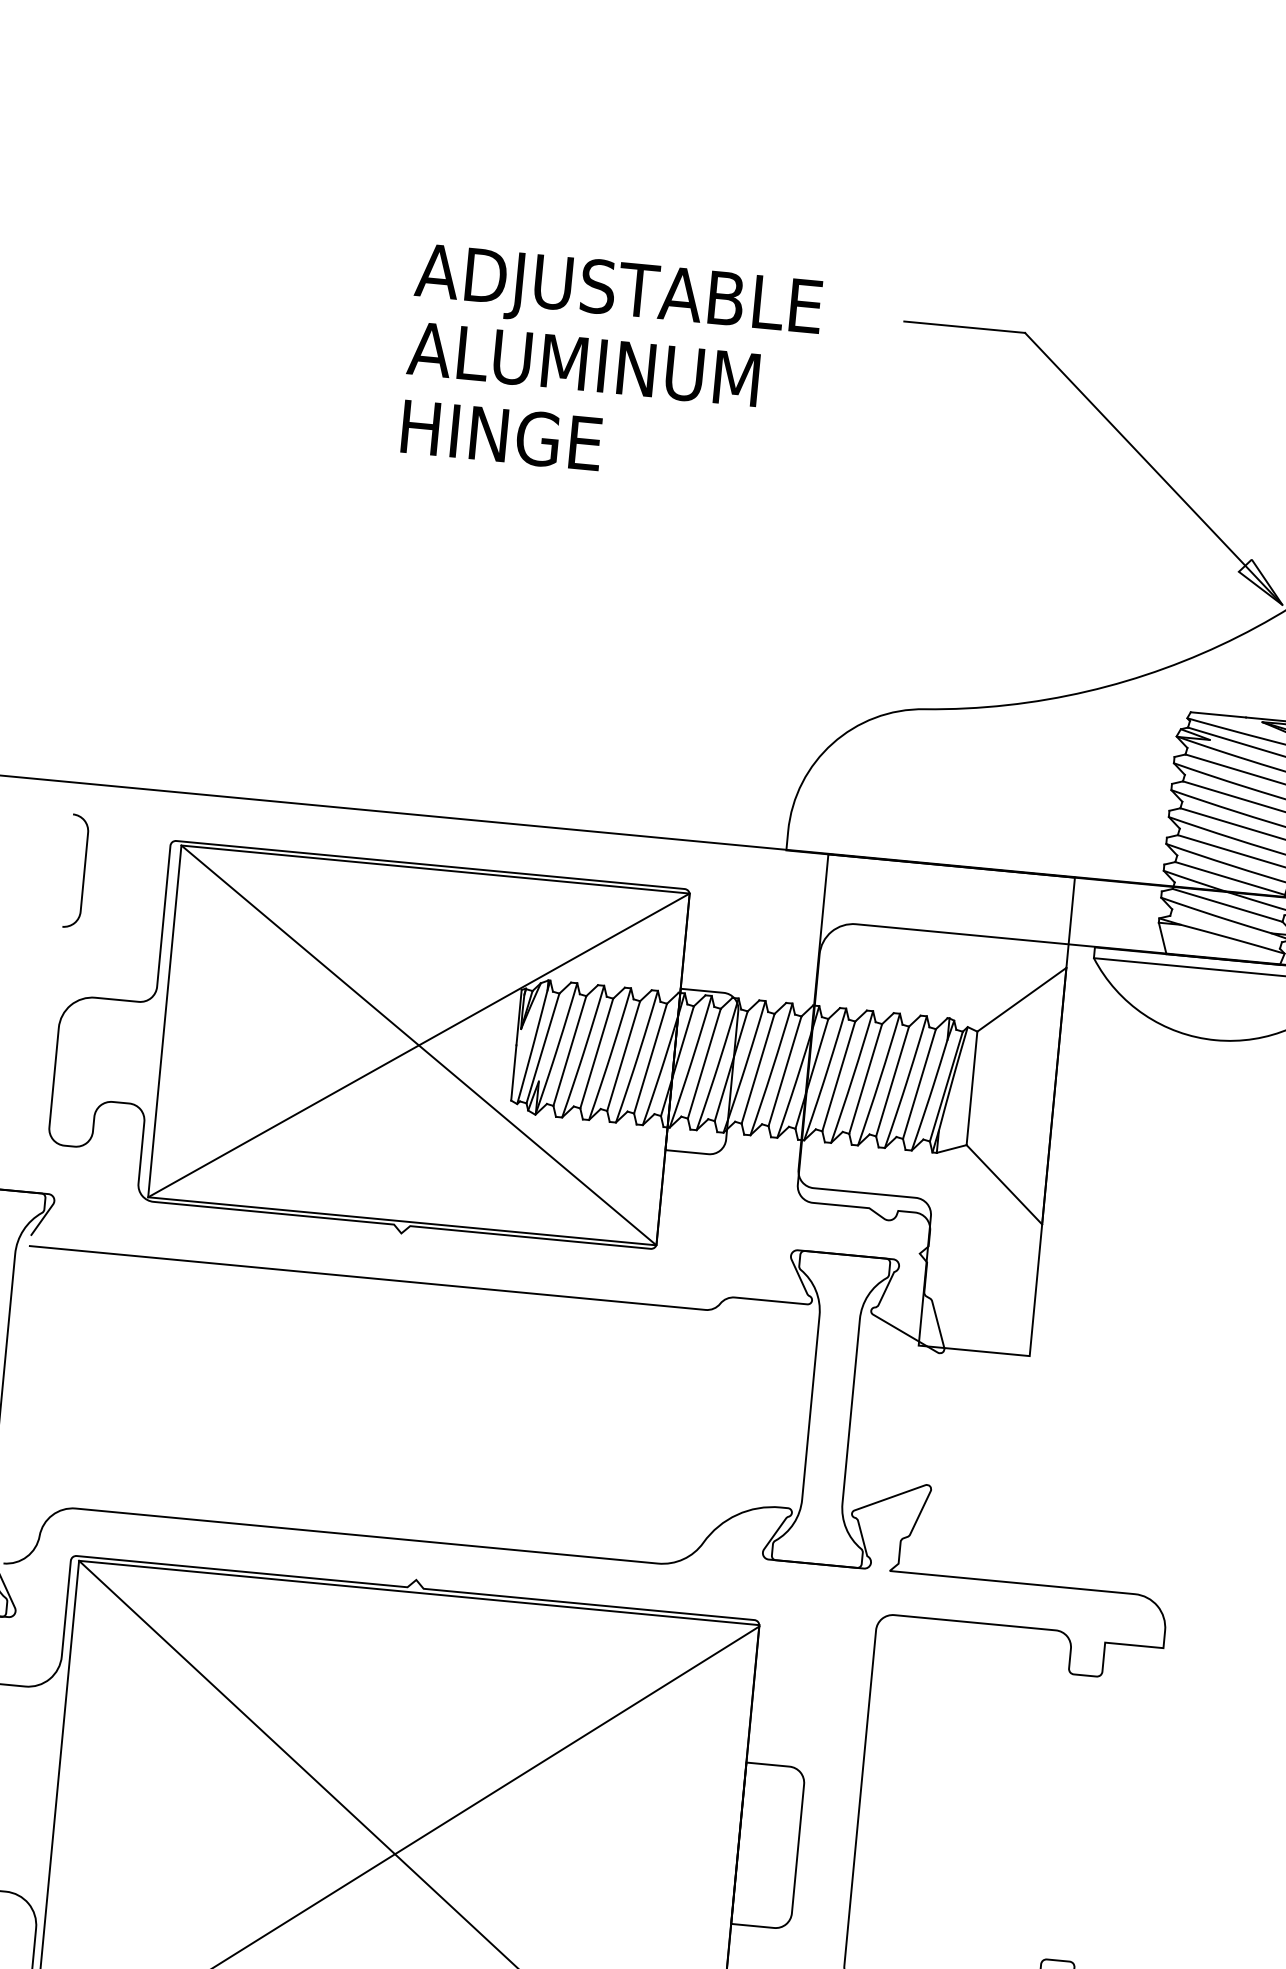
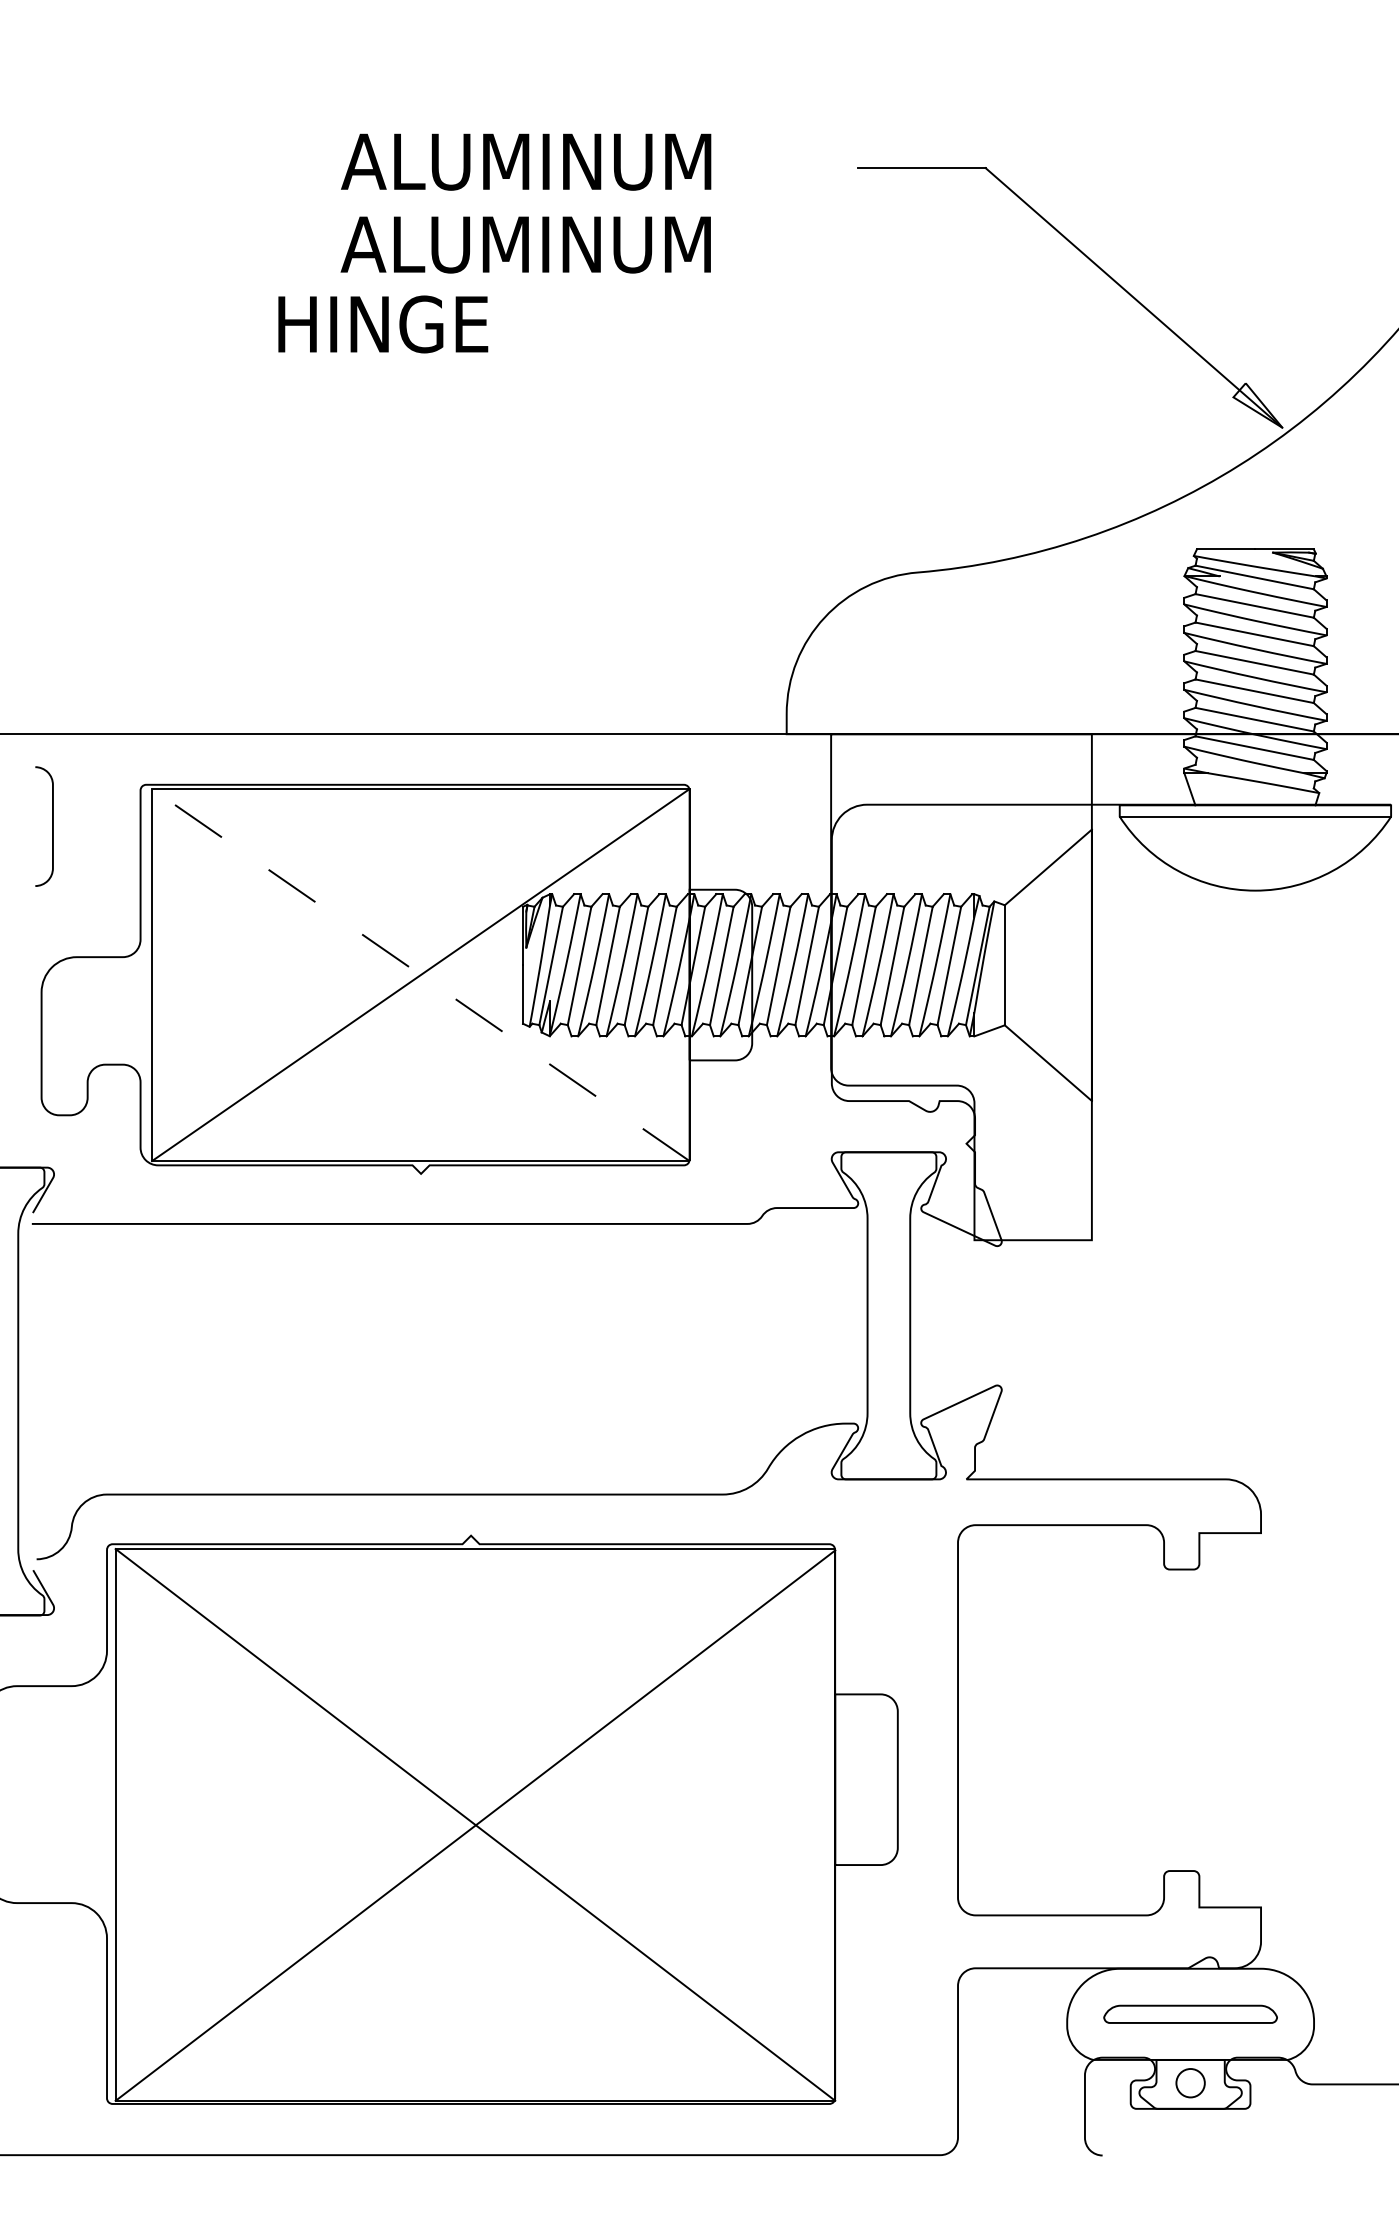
text: (646, 297) -> (585, 168), ADJUSTABLE -> ALUMINUM
text: (502, 435) -> (383, 324), moved
line: (418, 1045) -> (420, 975), solid -> dashed

